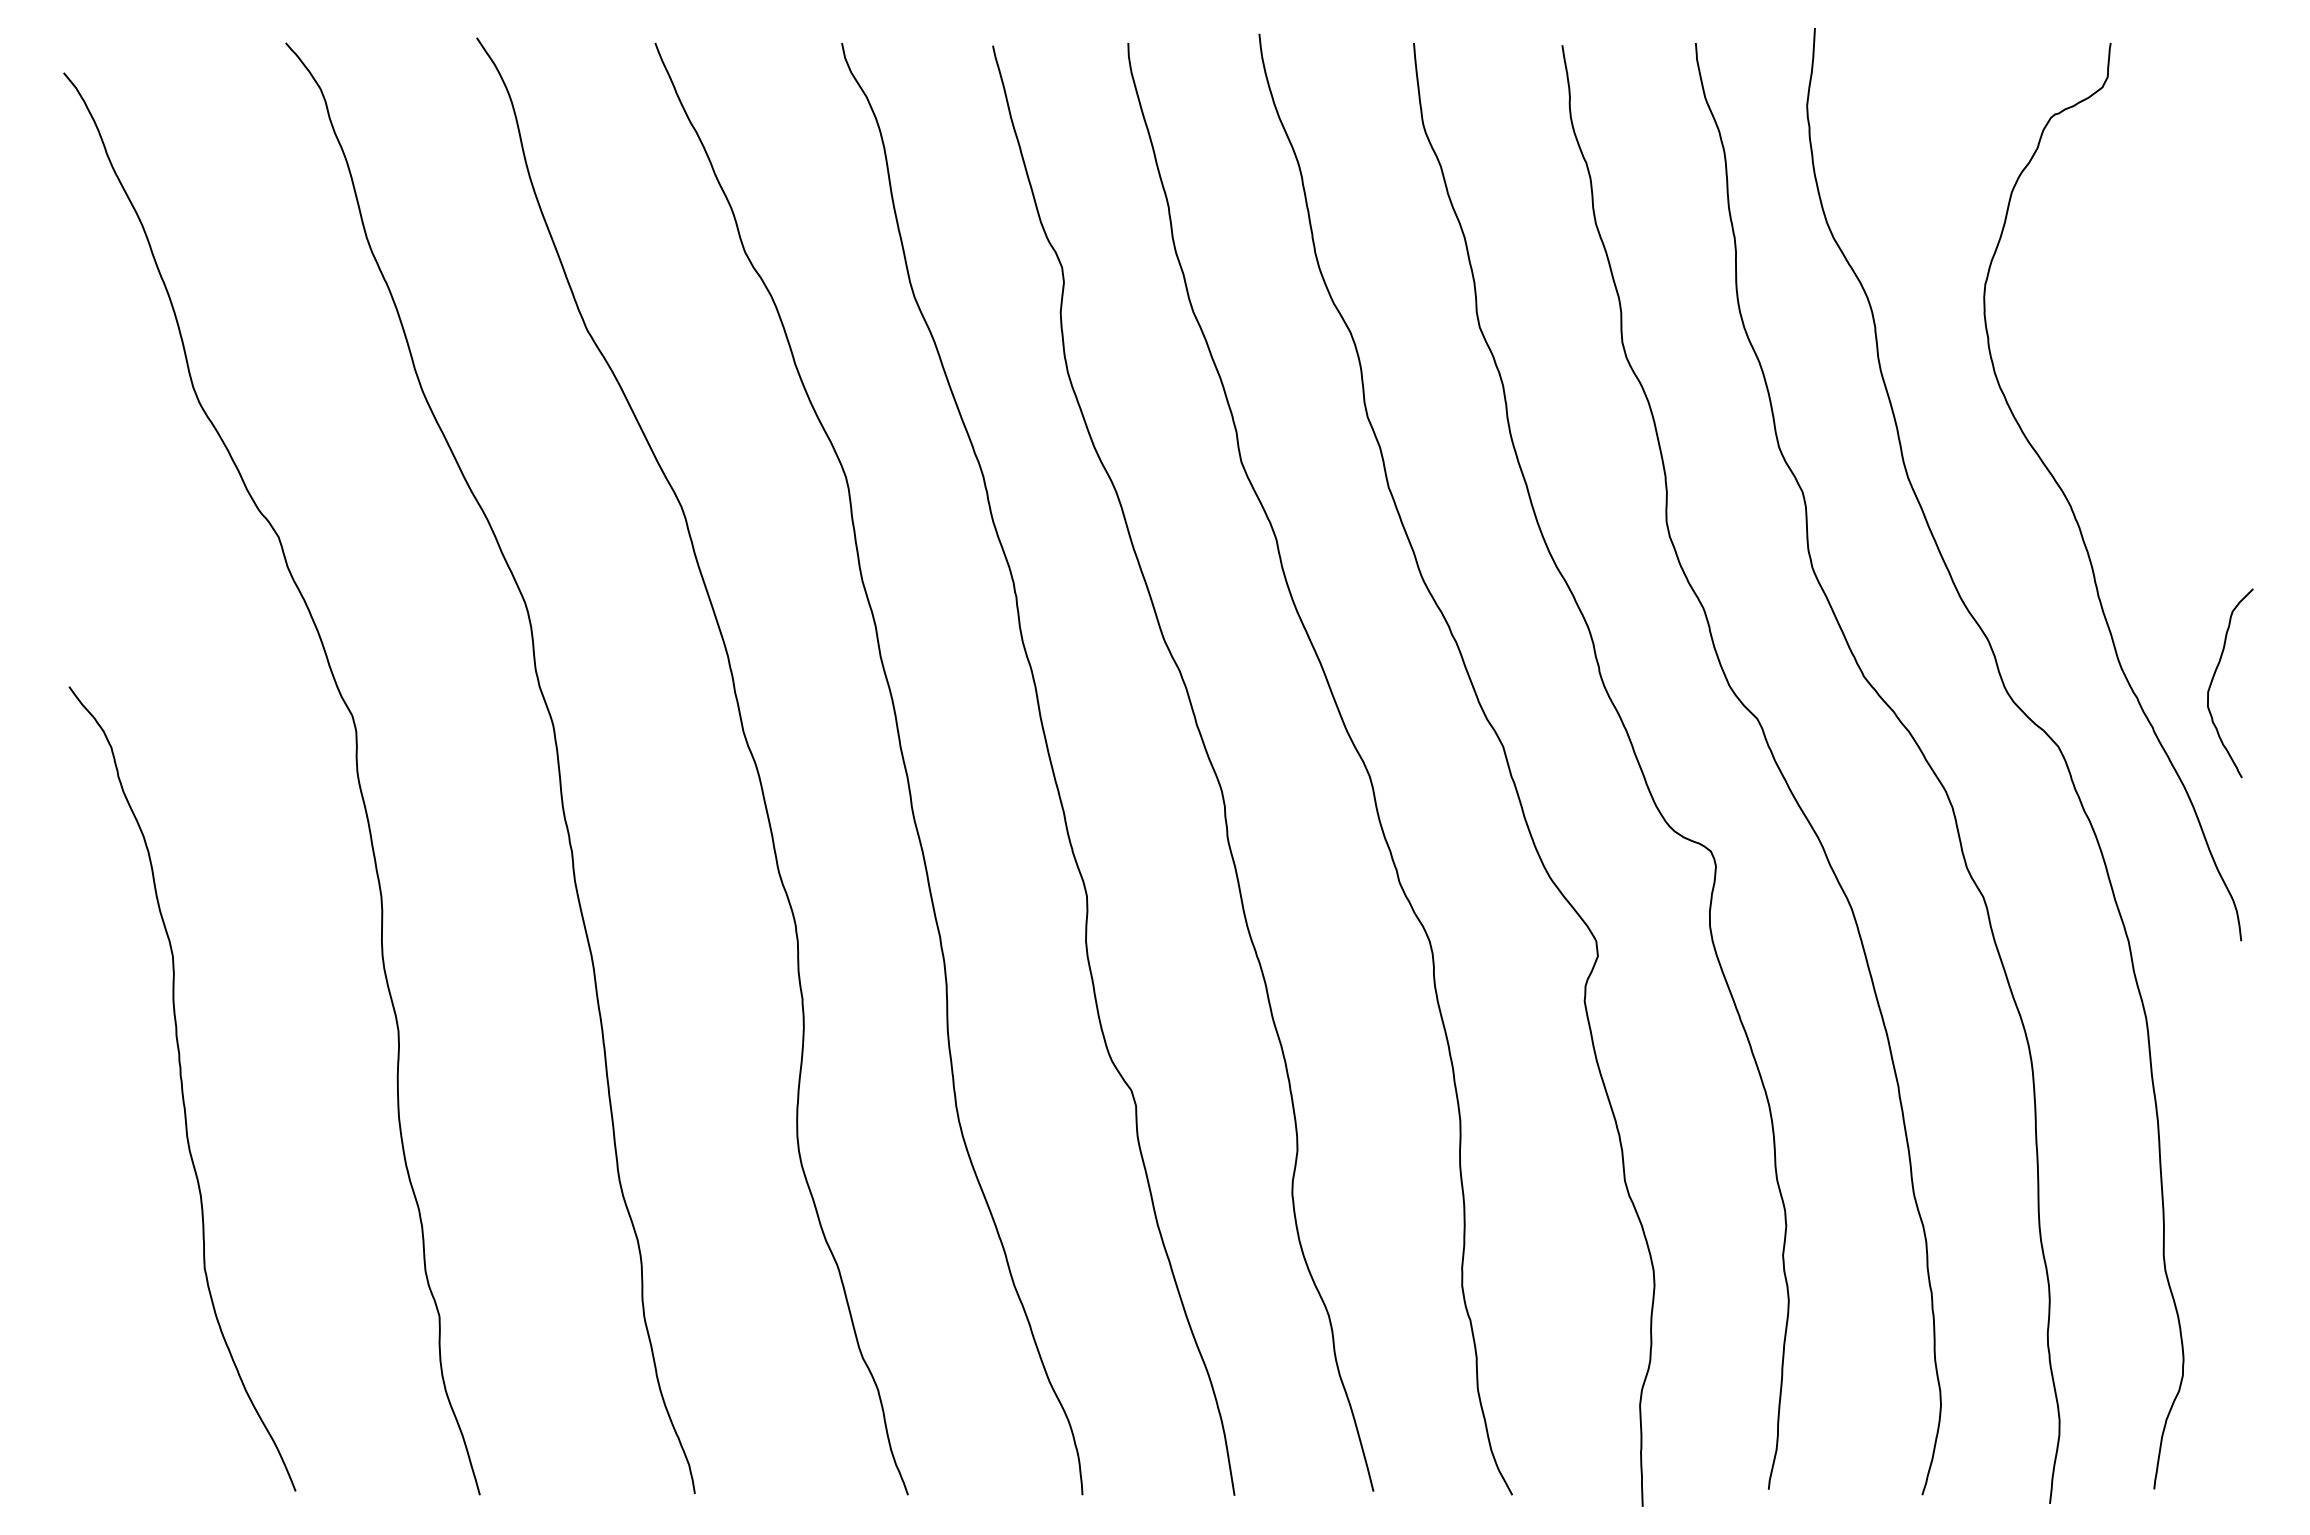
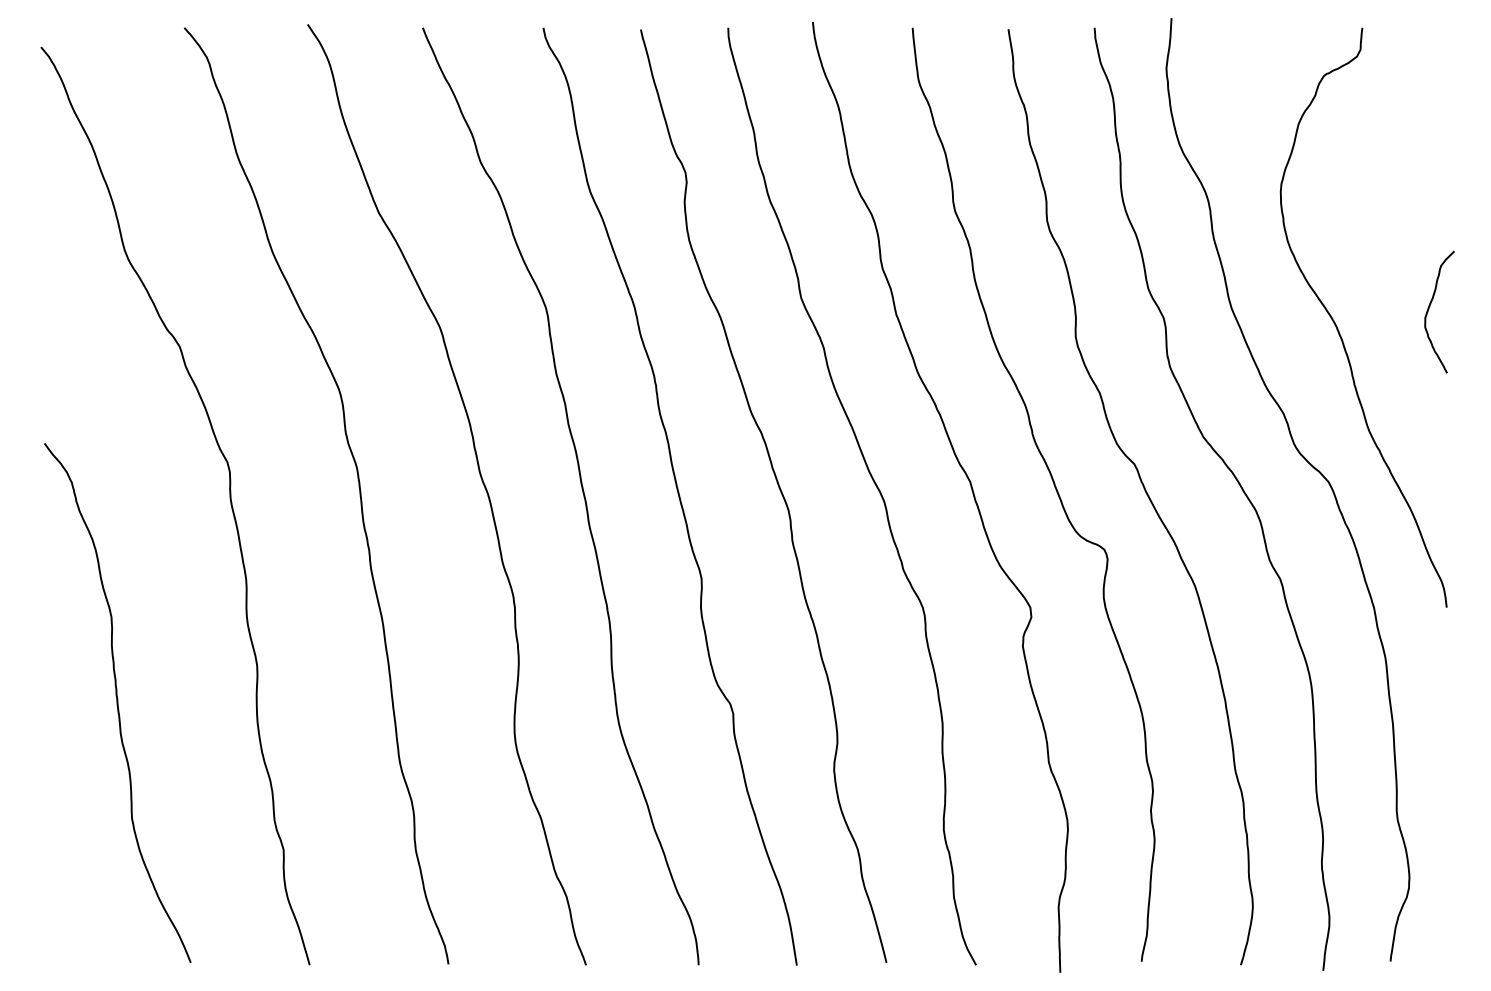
curve: (2214, 679) -> (1429, 309), moved

